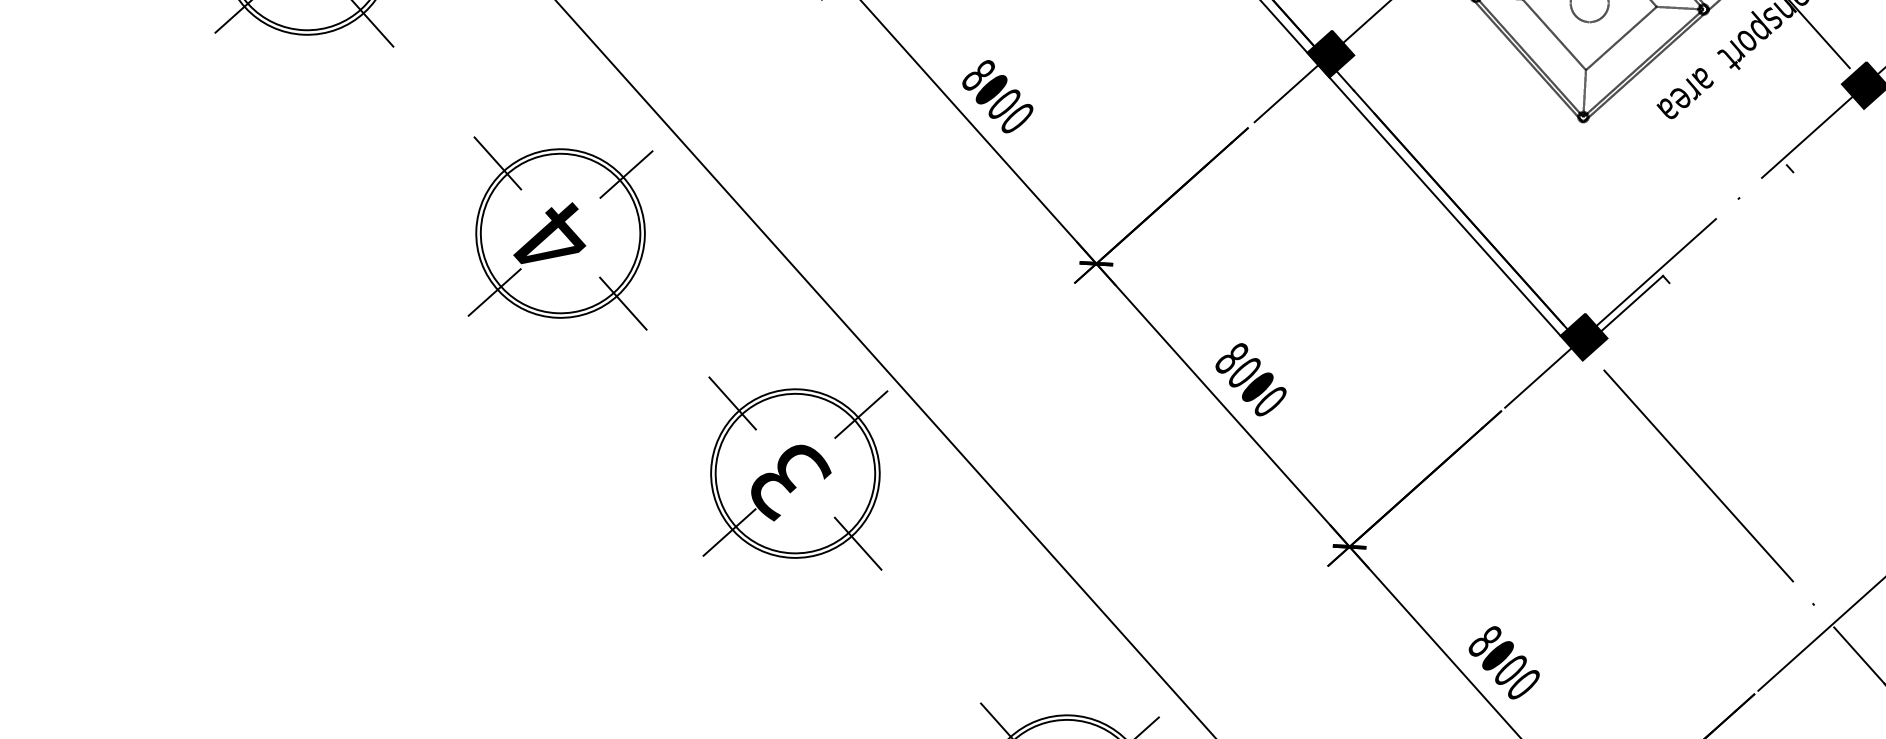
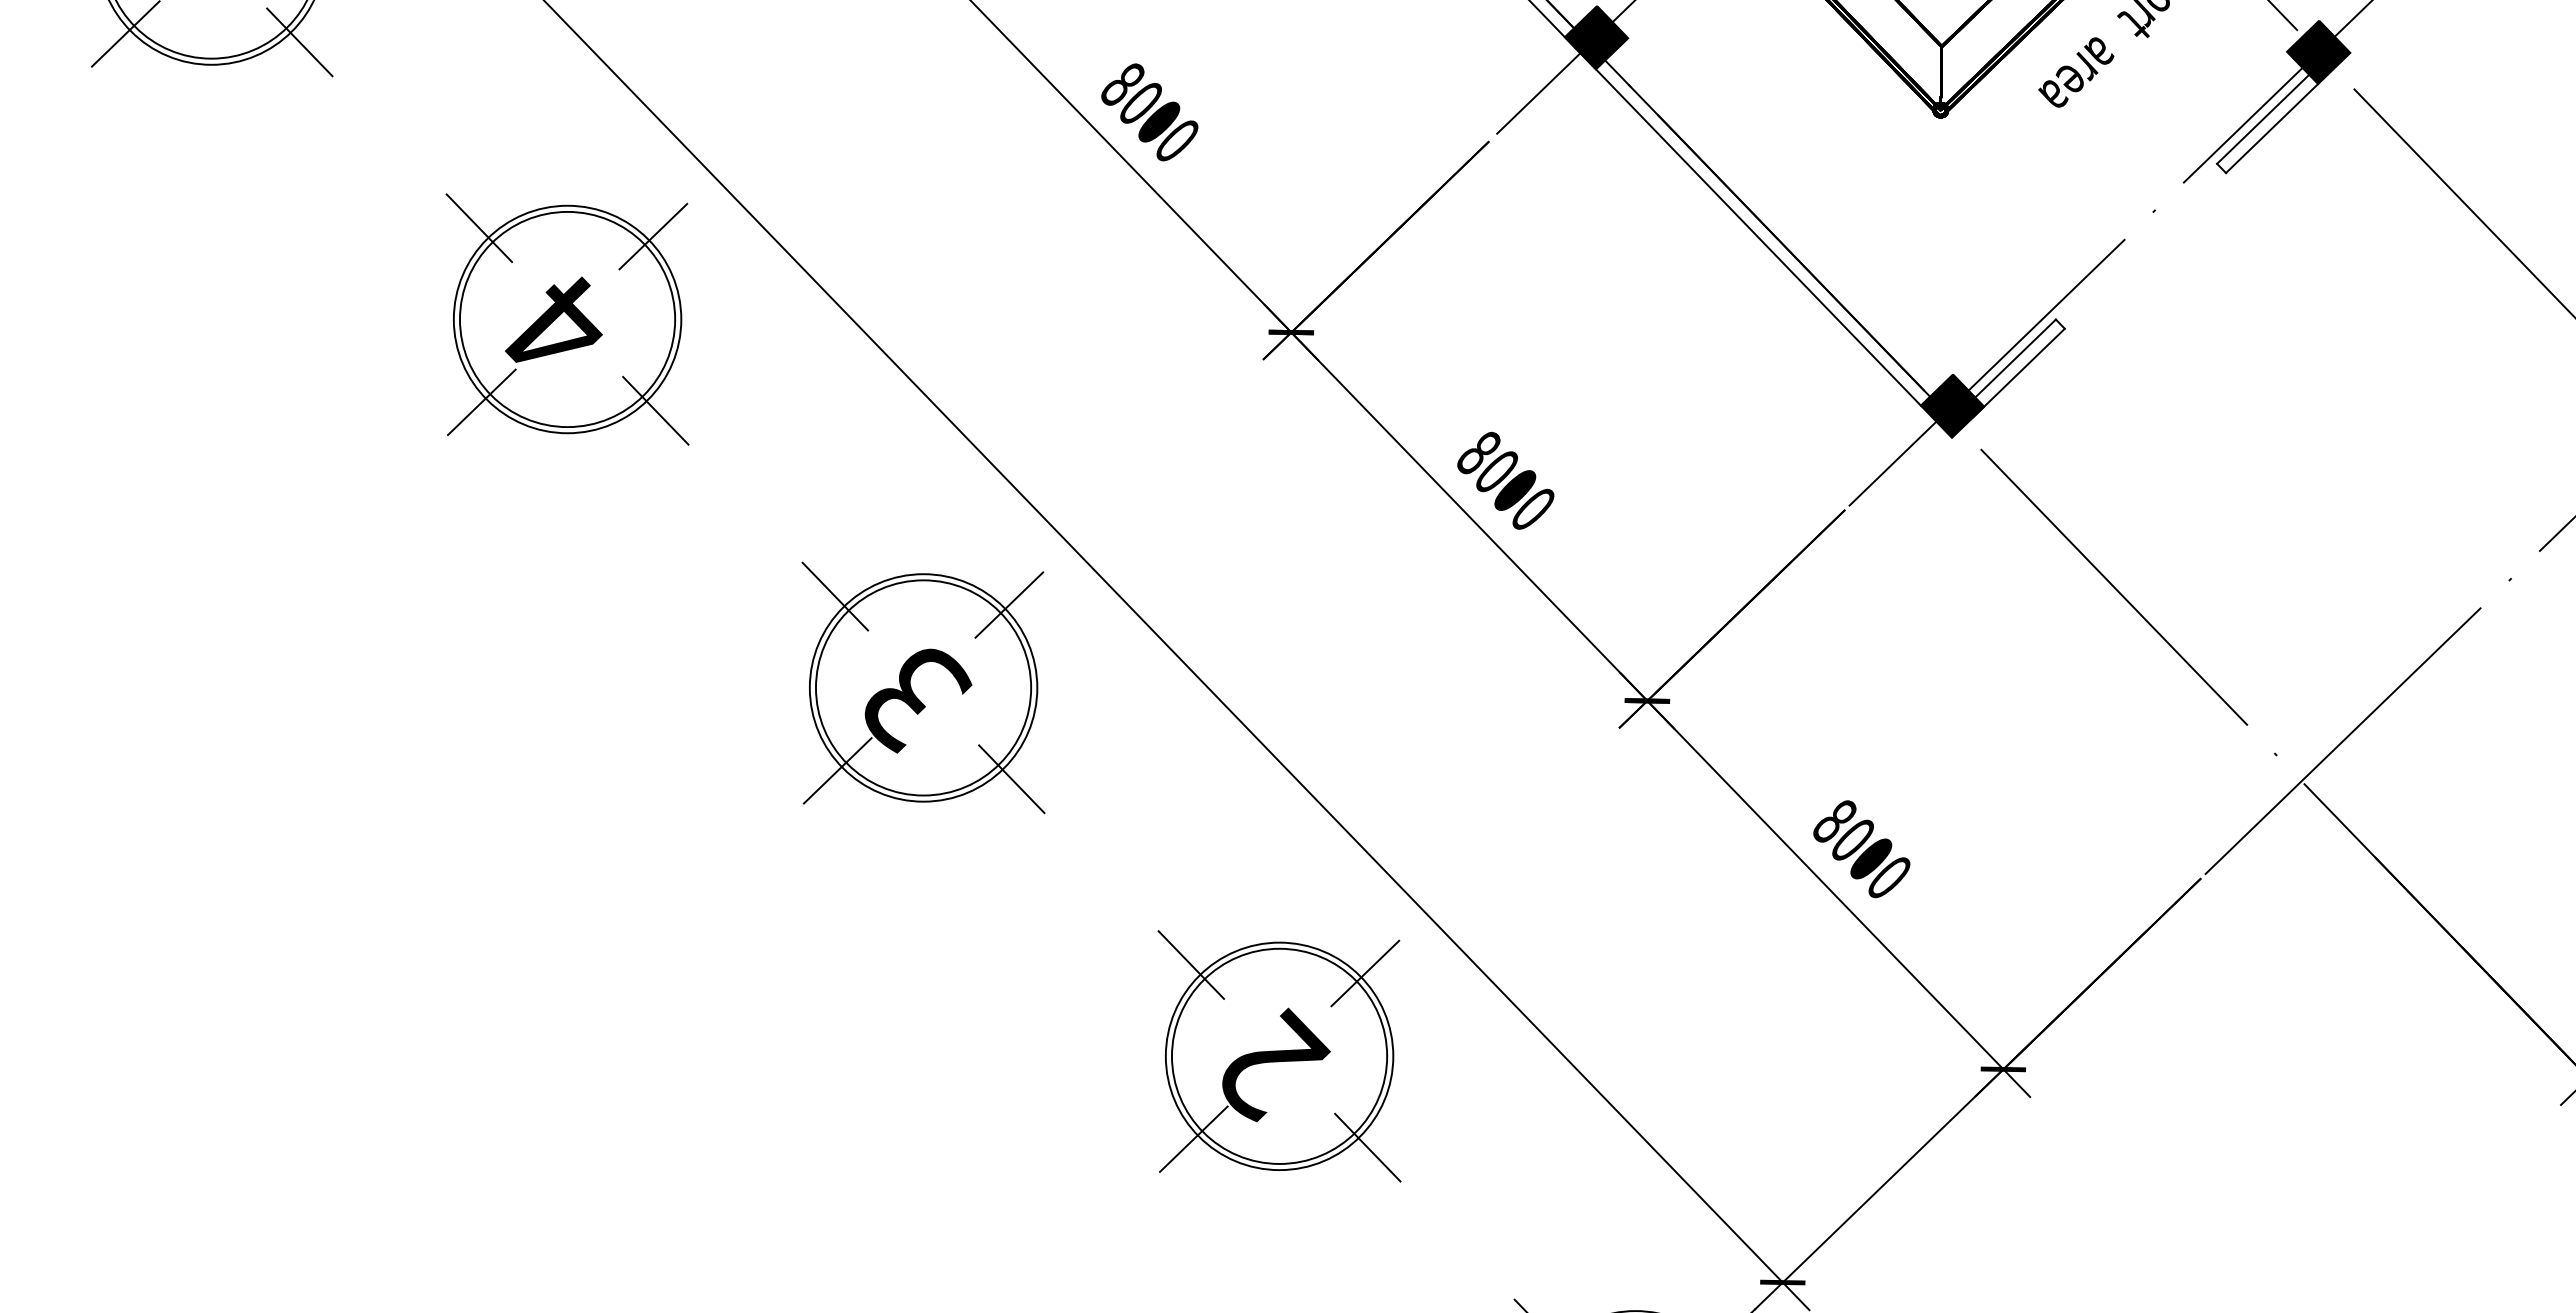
line: (1822, 132) -> (2263, 118), added
line: (1828, 140) -> (2272, 128), added
line: (1633, 314) -> (2018, 372), added
part: (795, 473) -> (923, 687), moved

